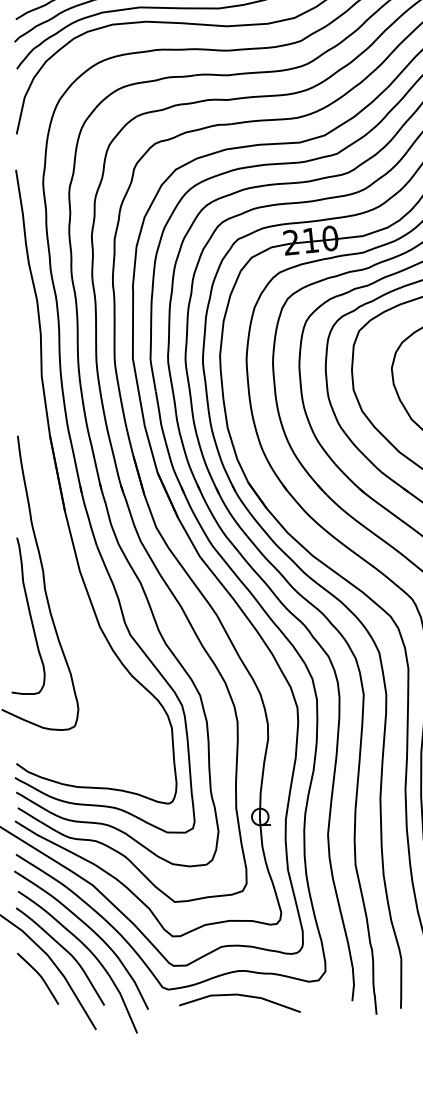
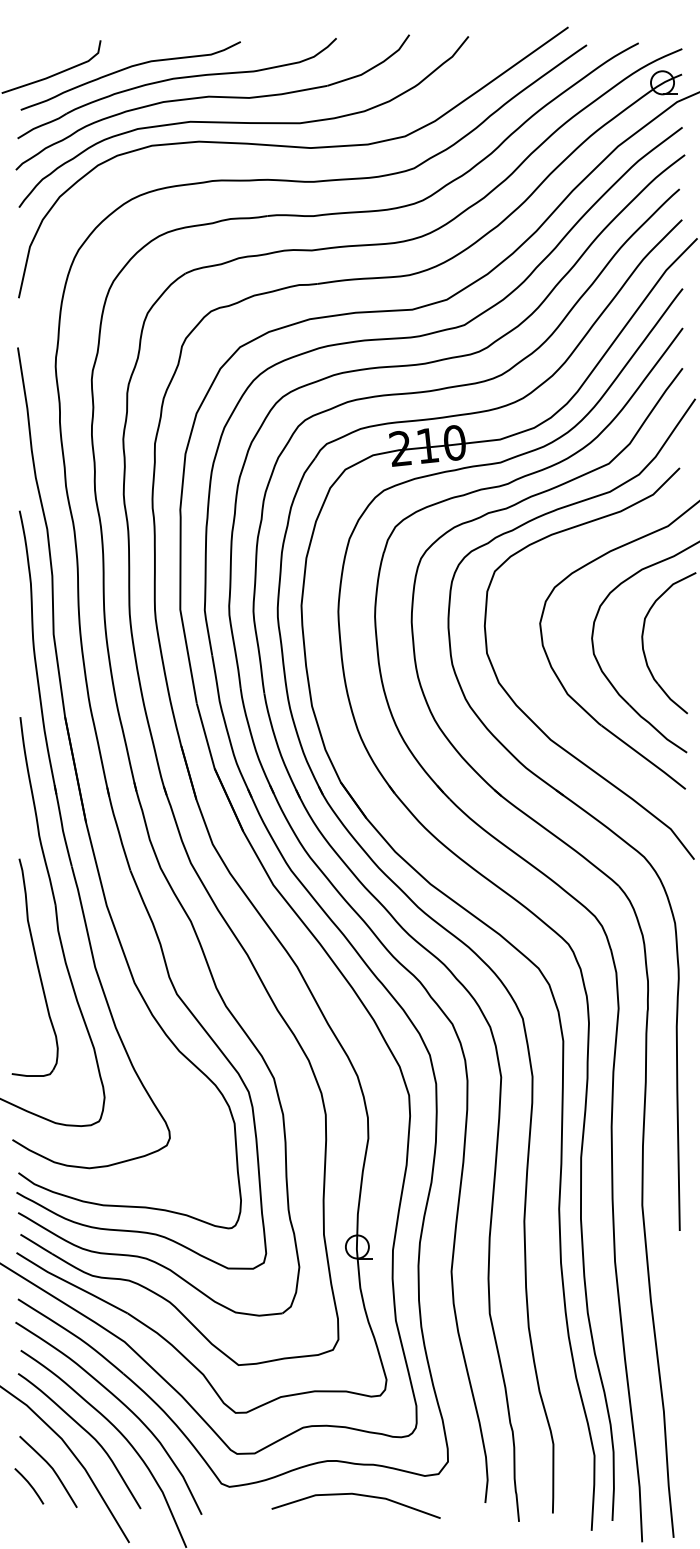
part: (51, 527) -> (67, 844), added
curve: (24, 988) -> (29, 1485), added
line: (239, 995) -> (355, 1495), moved

